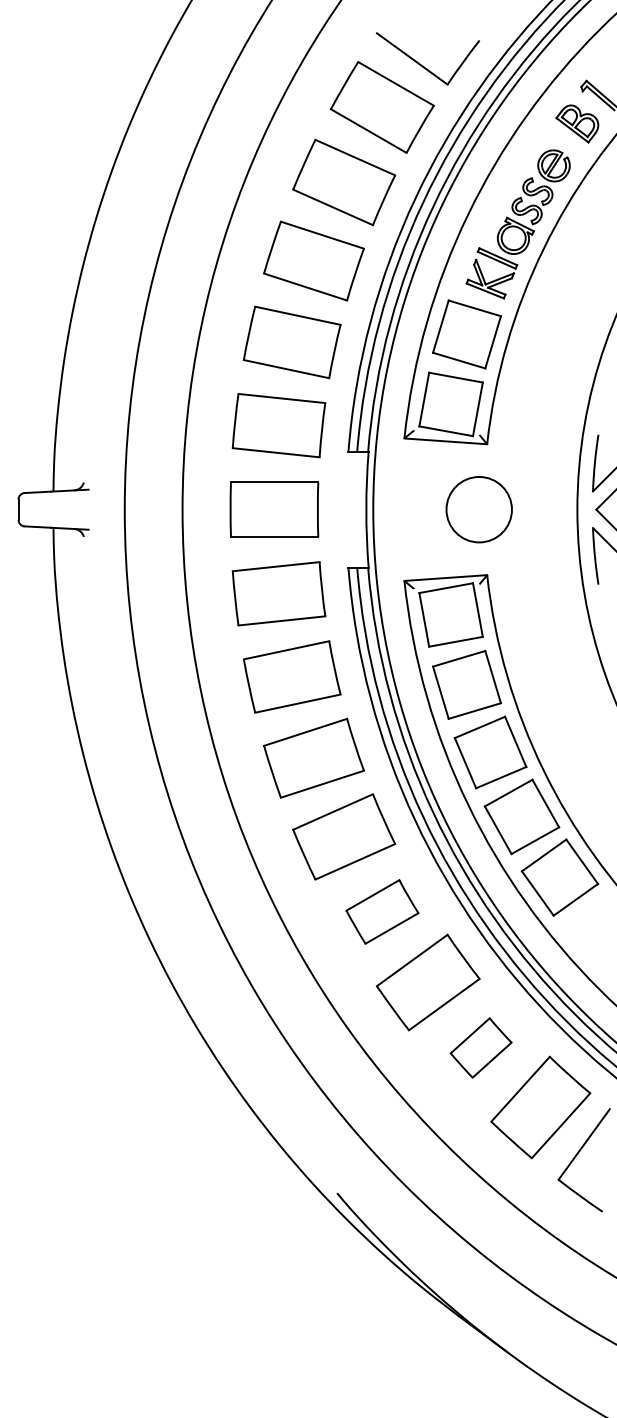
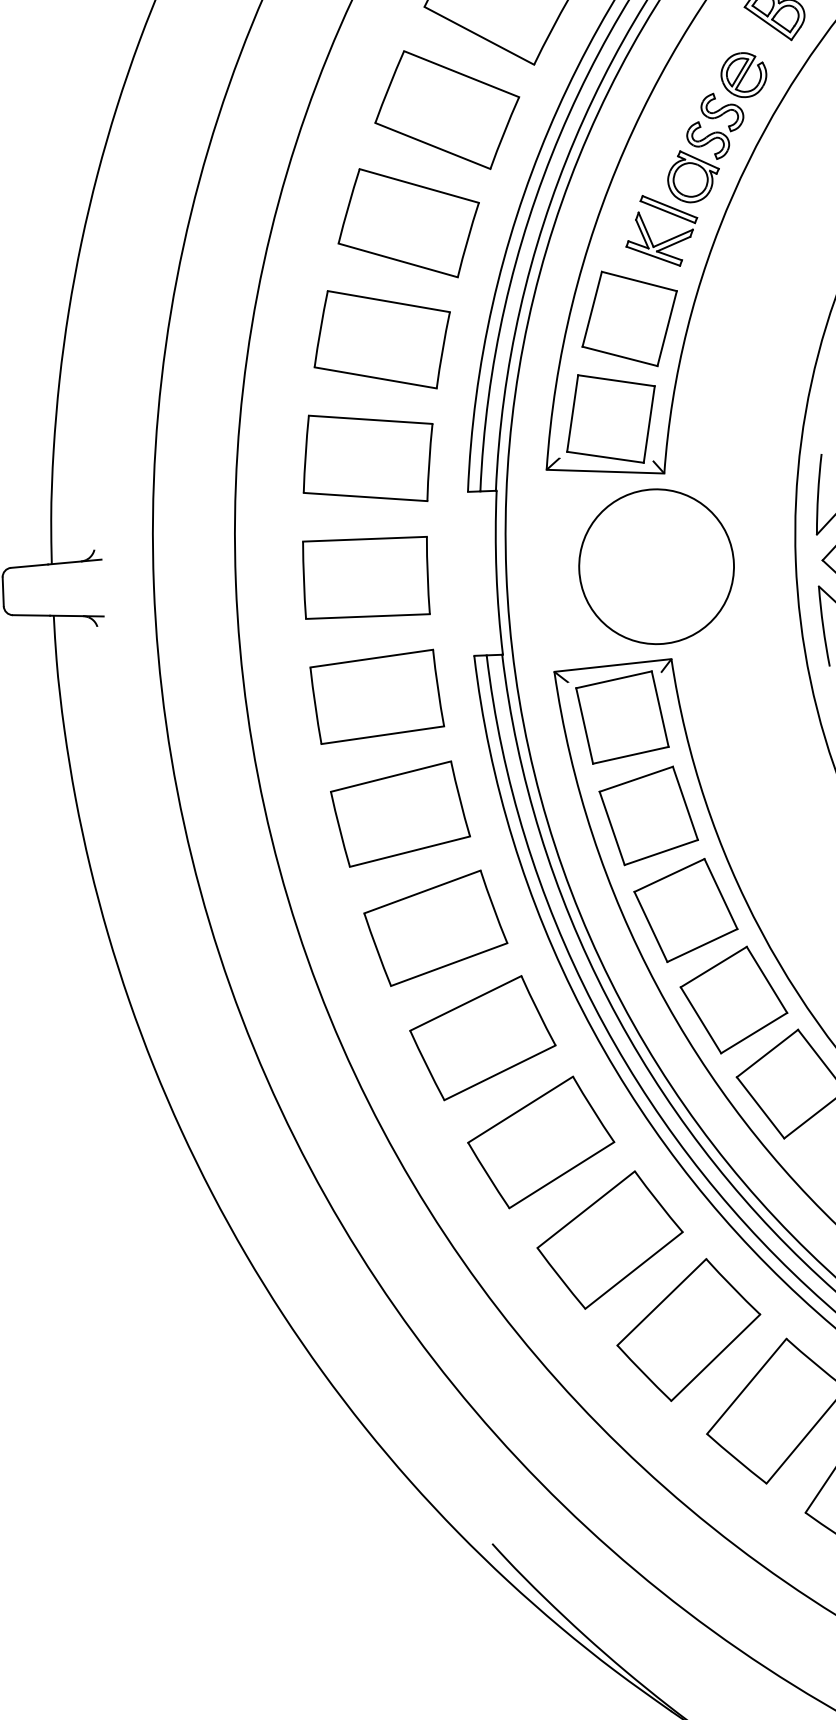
circle: (478, 509) -> (655, 566), size x1.67
part: (382, 911) -> (541, 1141), size x1.43
part: (480, 1047) -> (687, 1329), size x1.67

